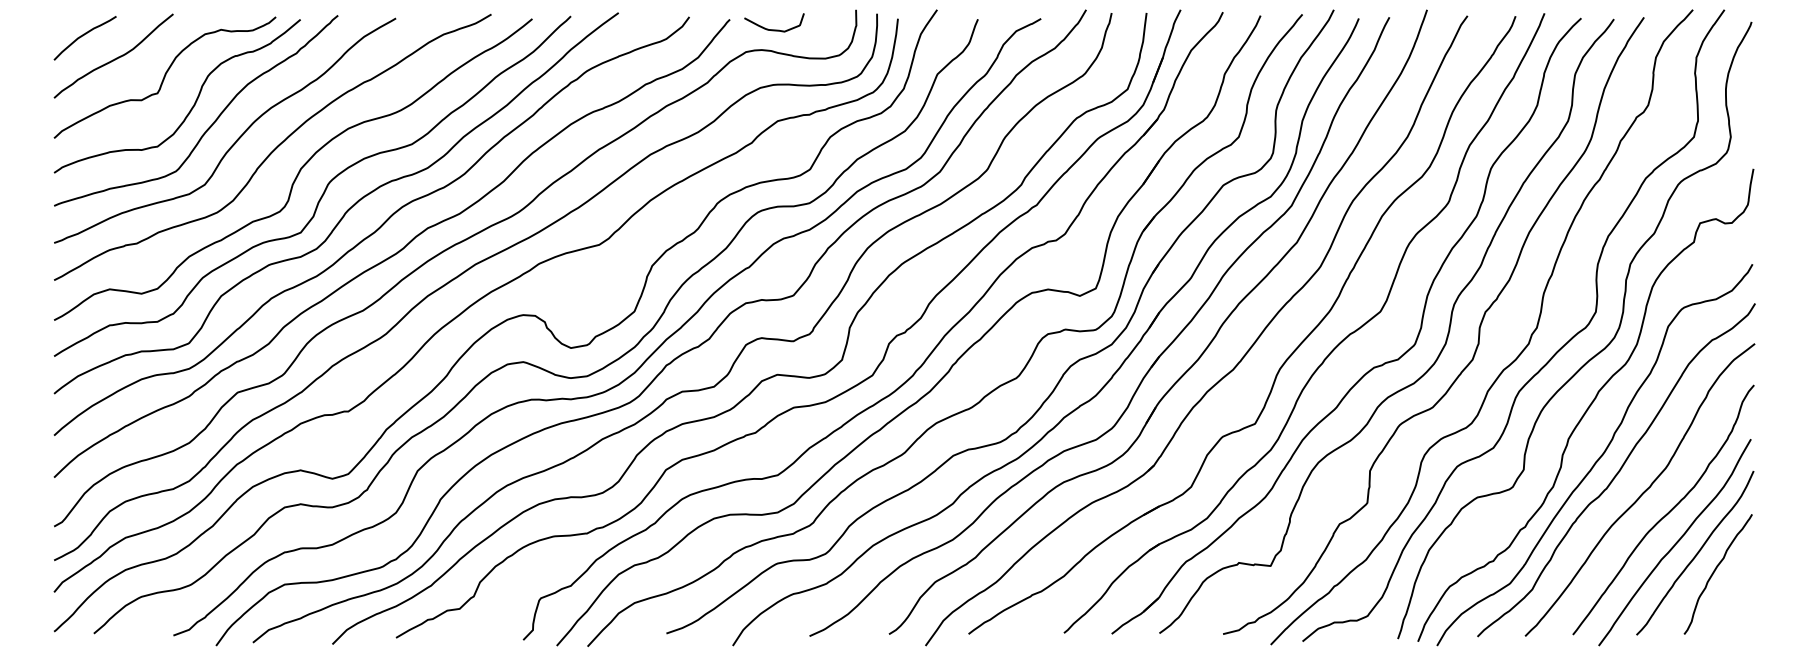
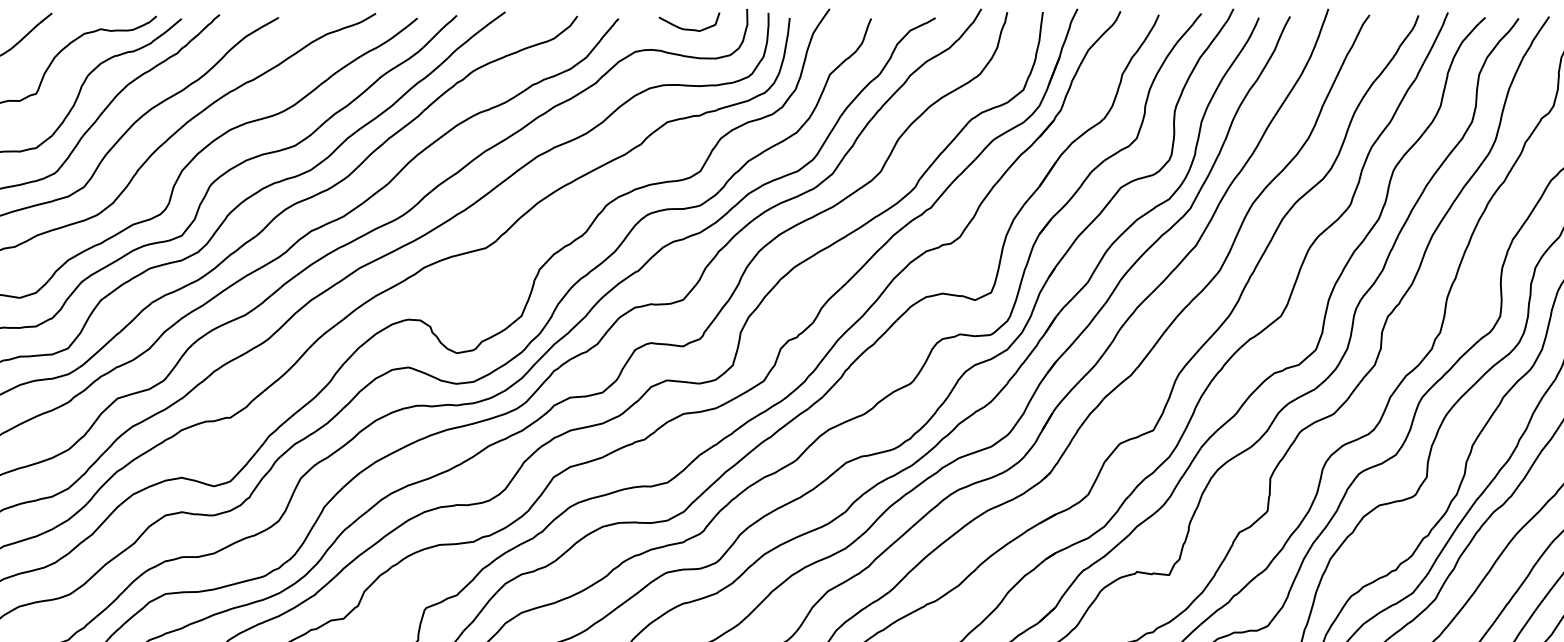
curve: (774, 29) -> (689, 28), moved

